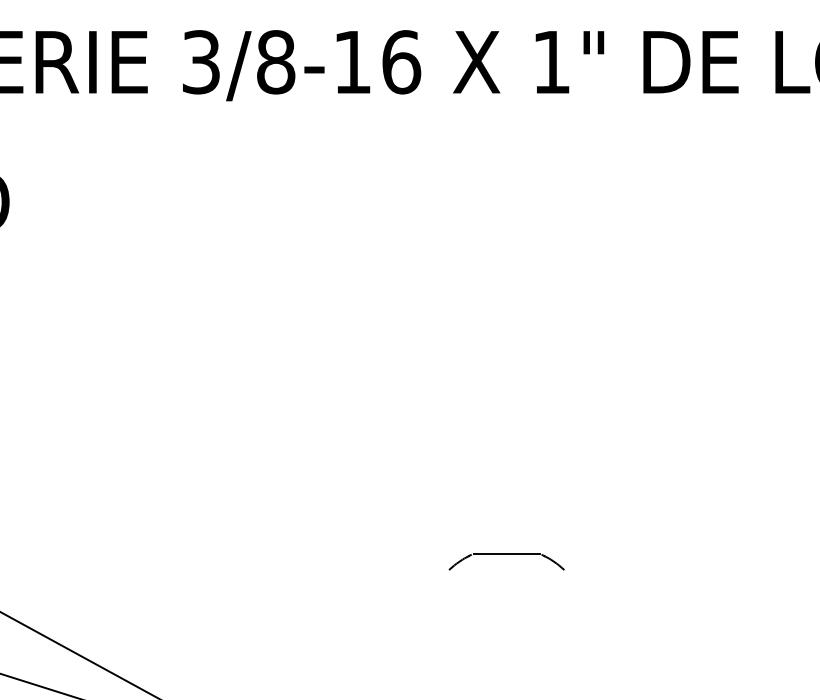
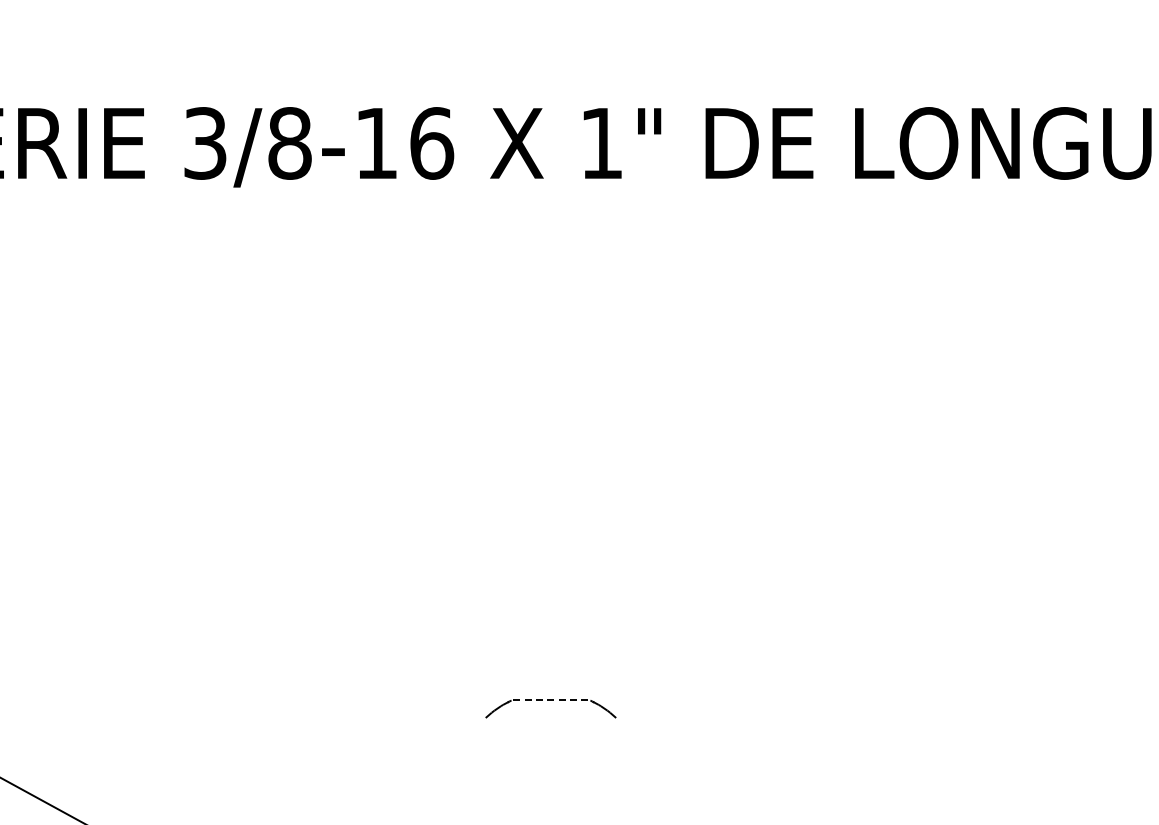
line: (506, 554) -> (550, 700), solid -> dashed

